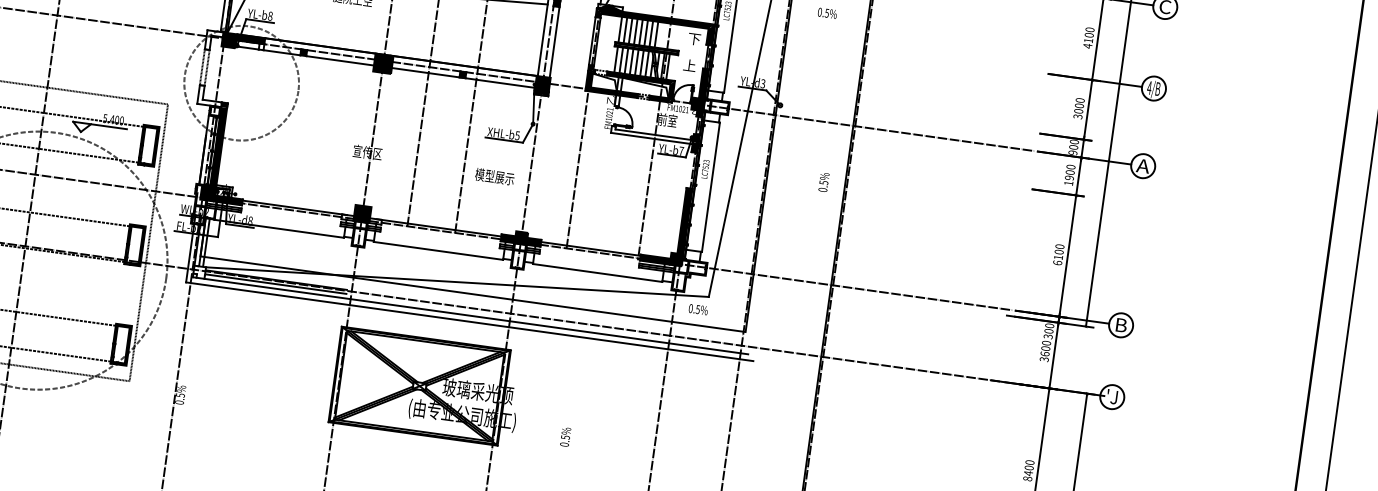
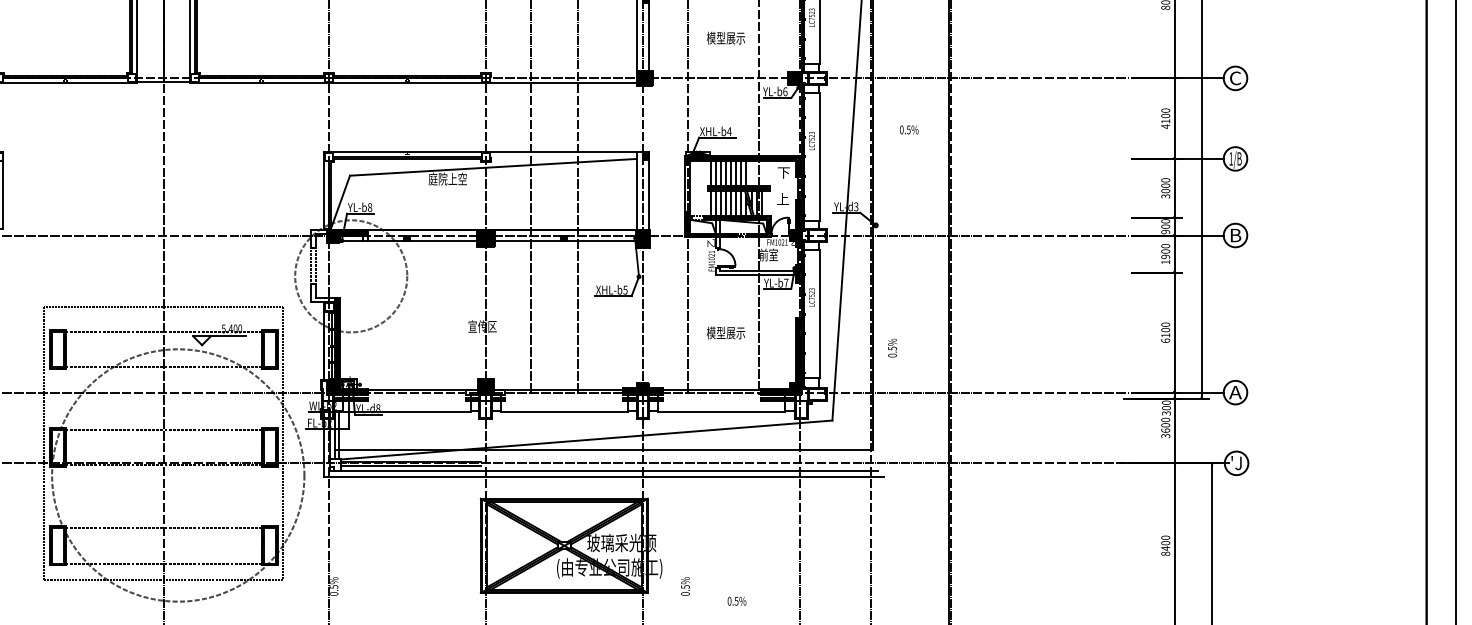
text: (1149, 87) -> (1231, 158), 4/B -> 1/B
text: (1143, 166) -> (1235, 235), A -> B
text: (494, 176) -> (725, 332), moved
text: (824, 181) -> (892, 347), moved
text: (697, 308) -> (736, 600), moved
text: (1121, 325) -> (1235, 392), B -> A
text: (565, 437) -> (685, 586), moved

